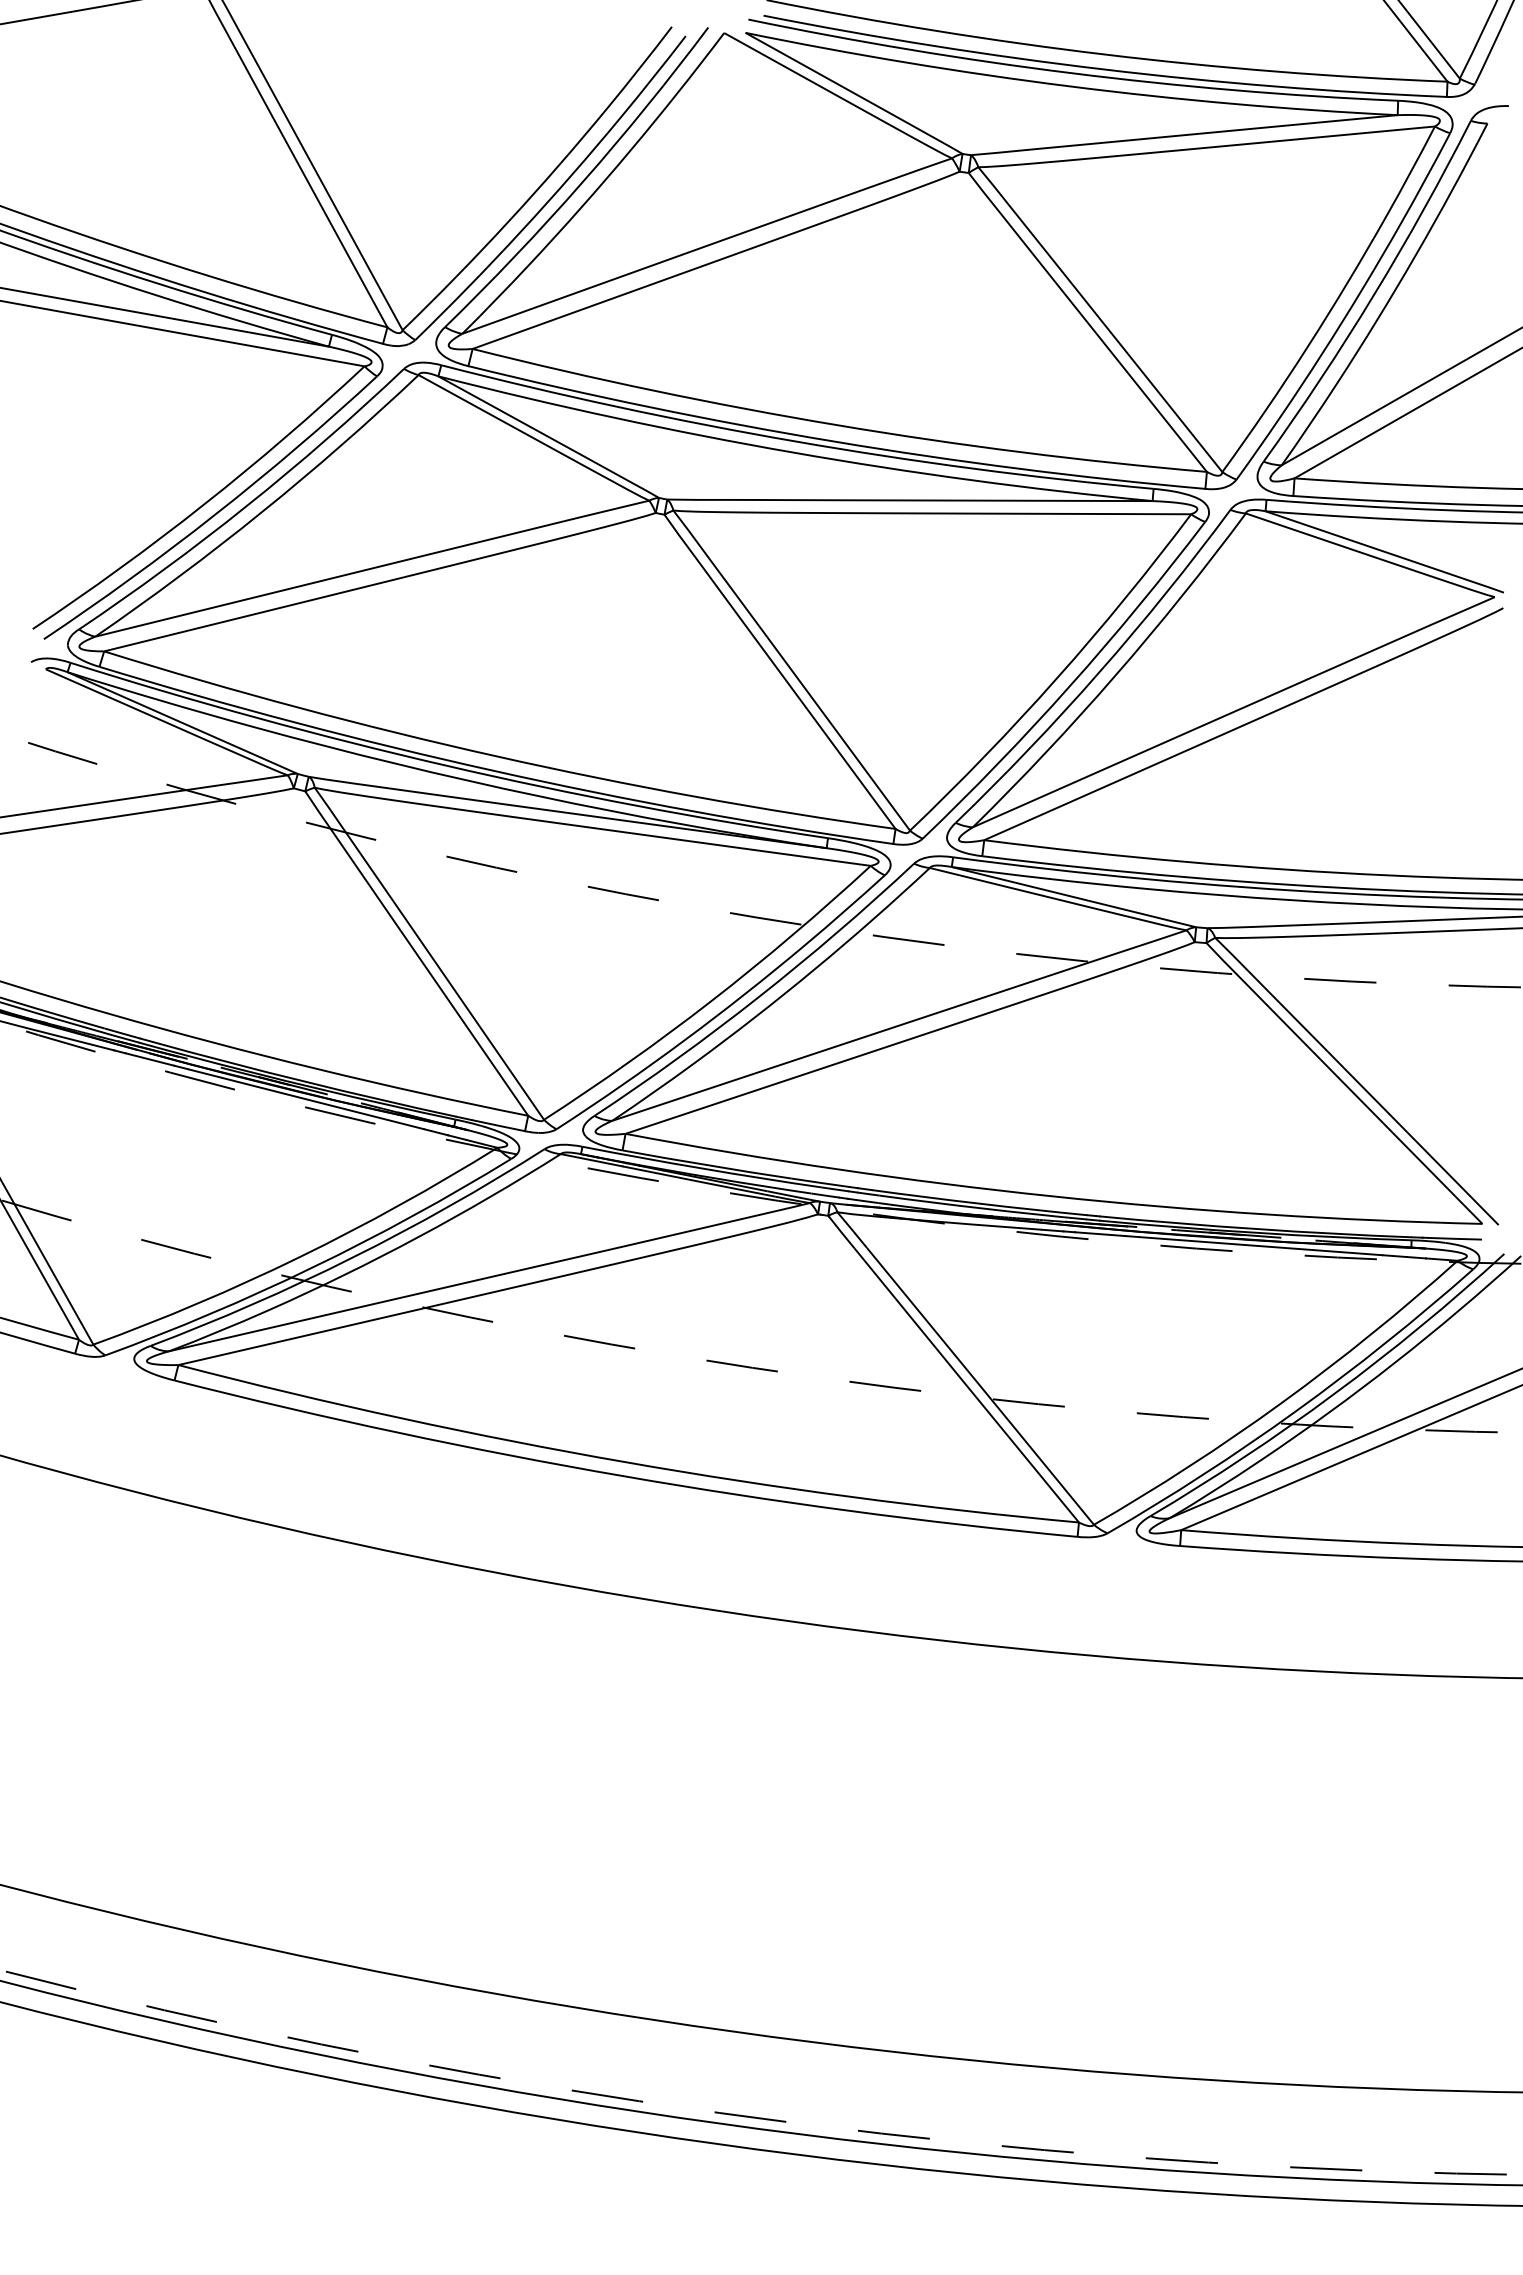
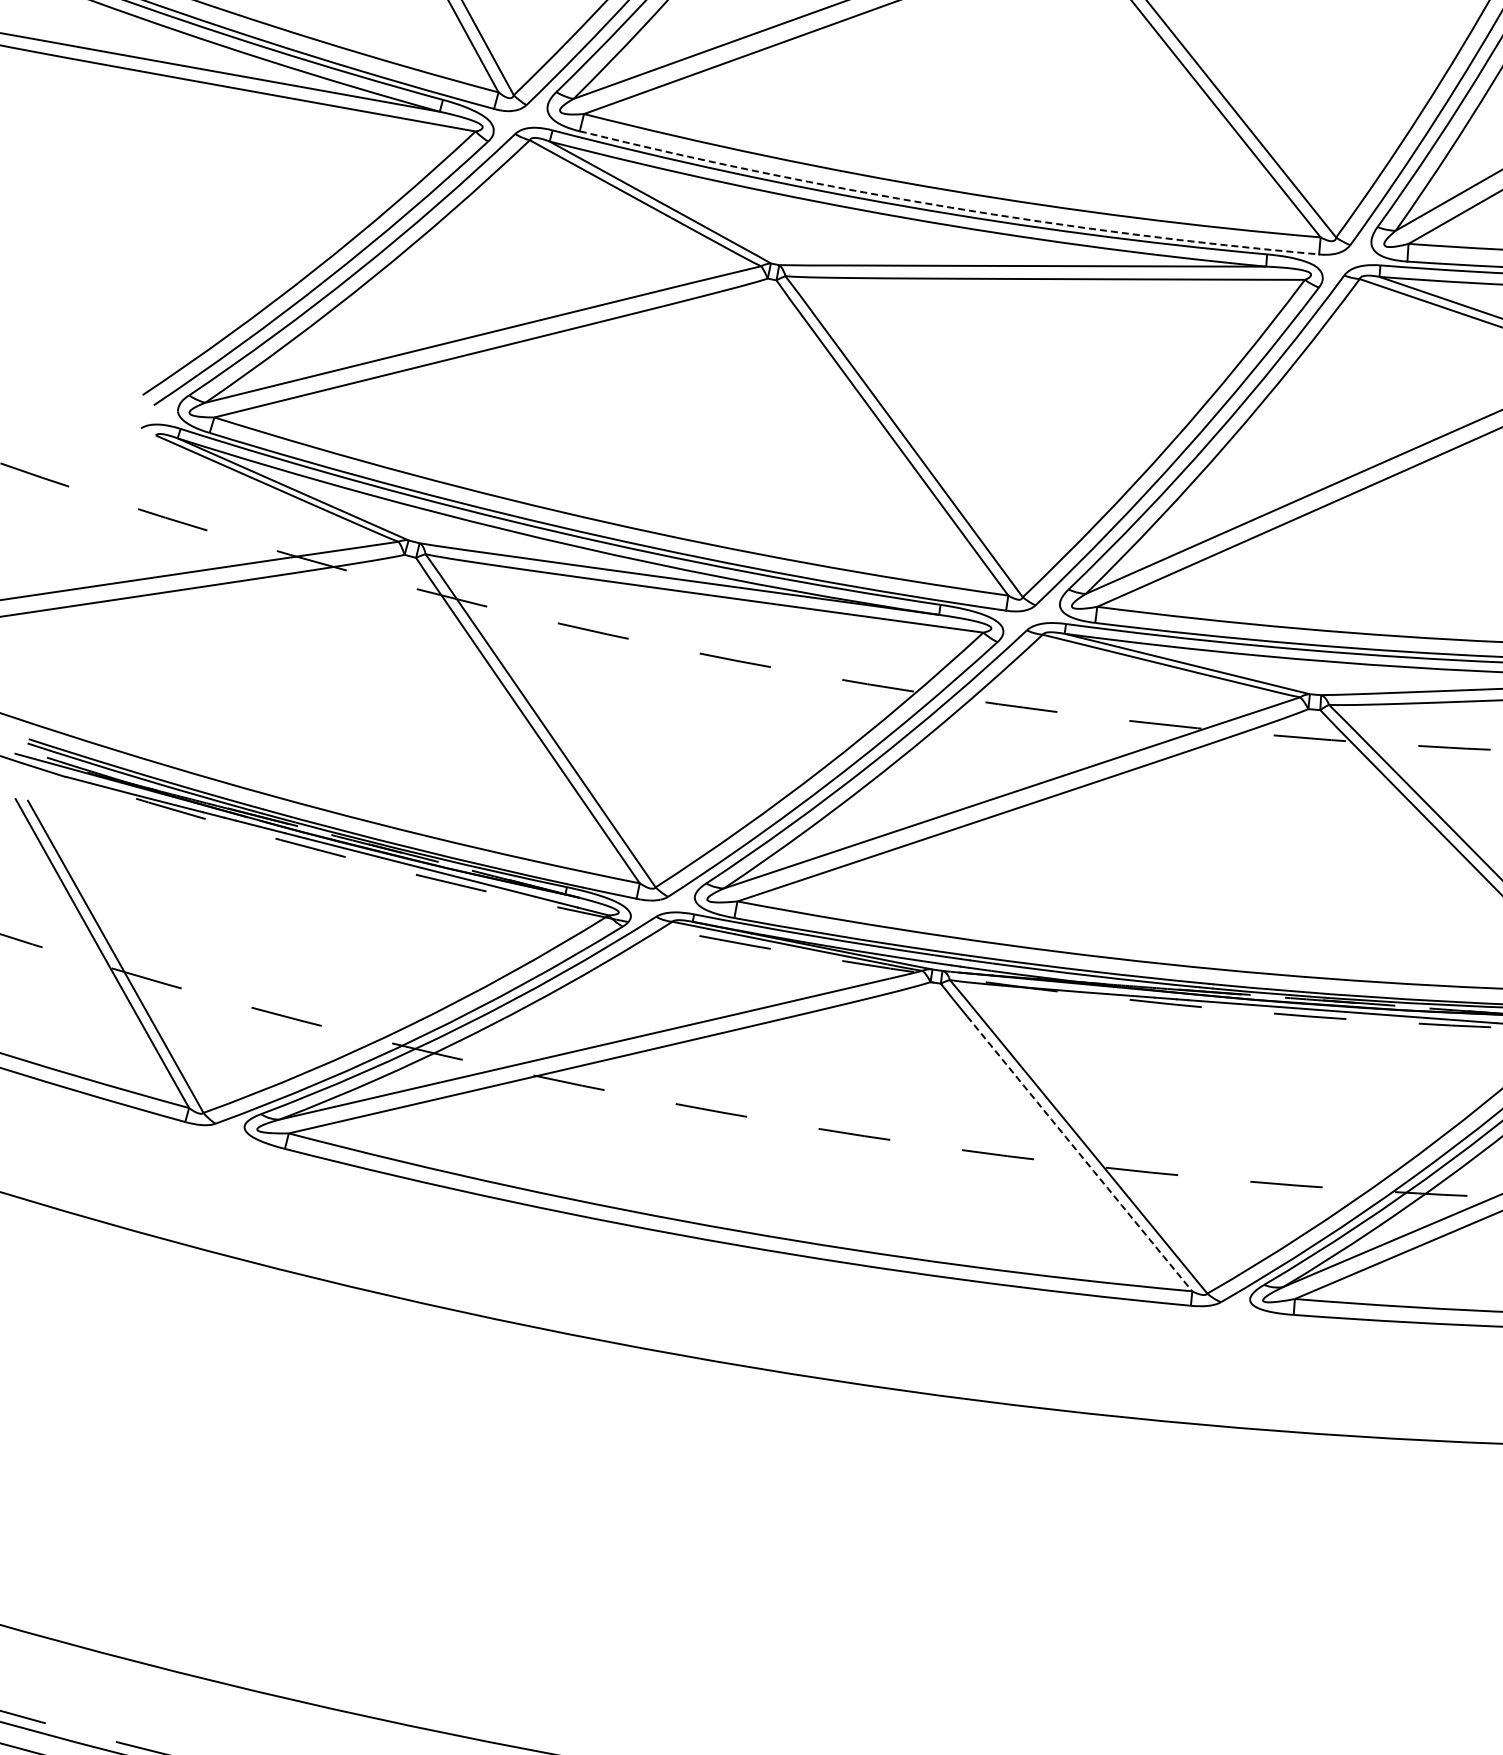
arc: (834, 441) -> (947, 206), solid -> dashed
arc: (966, 1385) -> (1079, 1153), solid -> dashed

